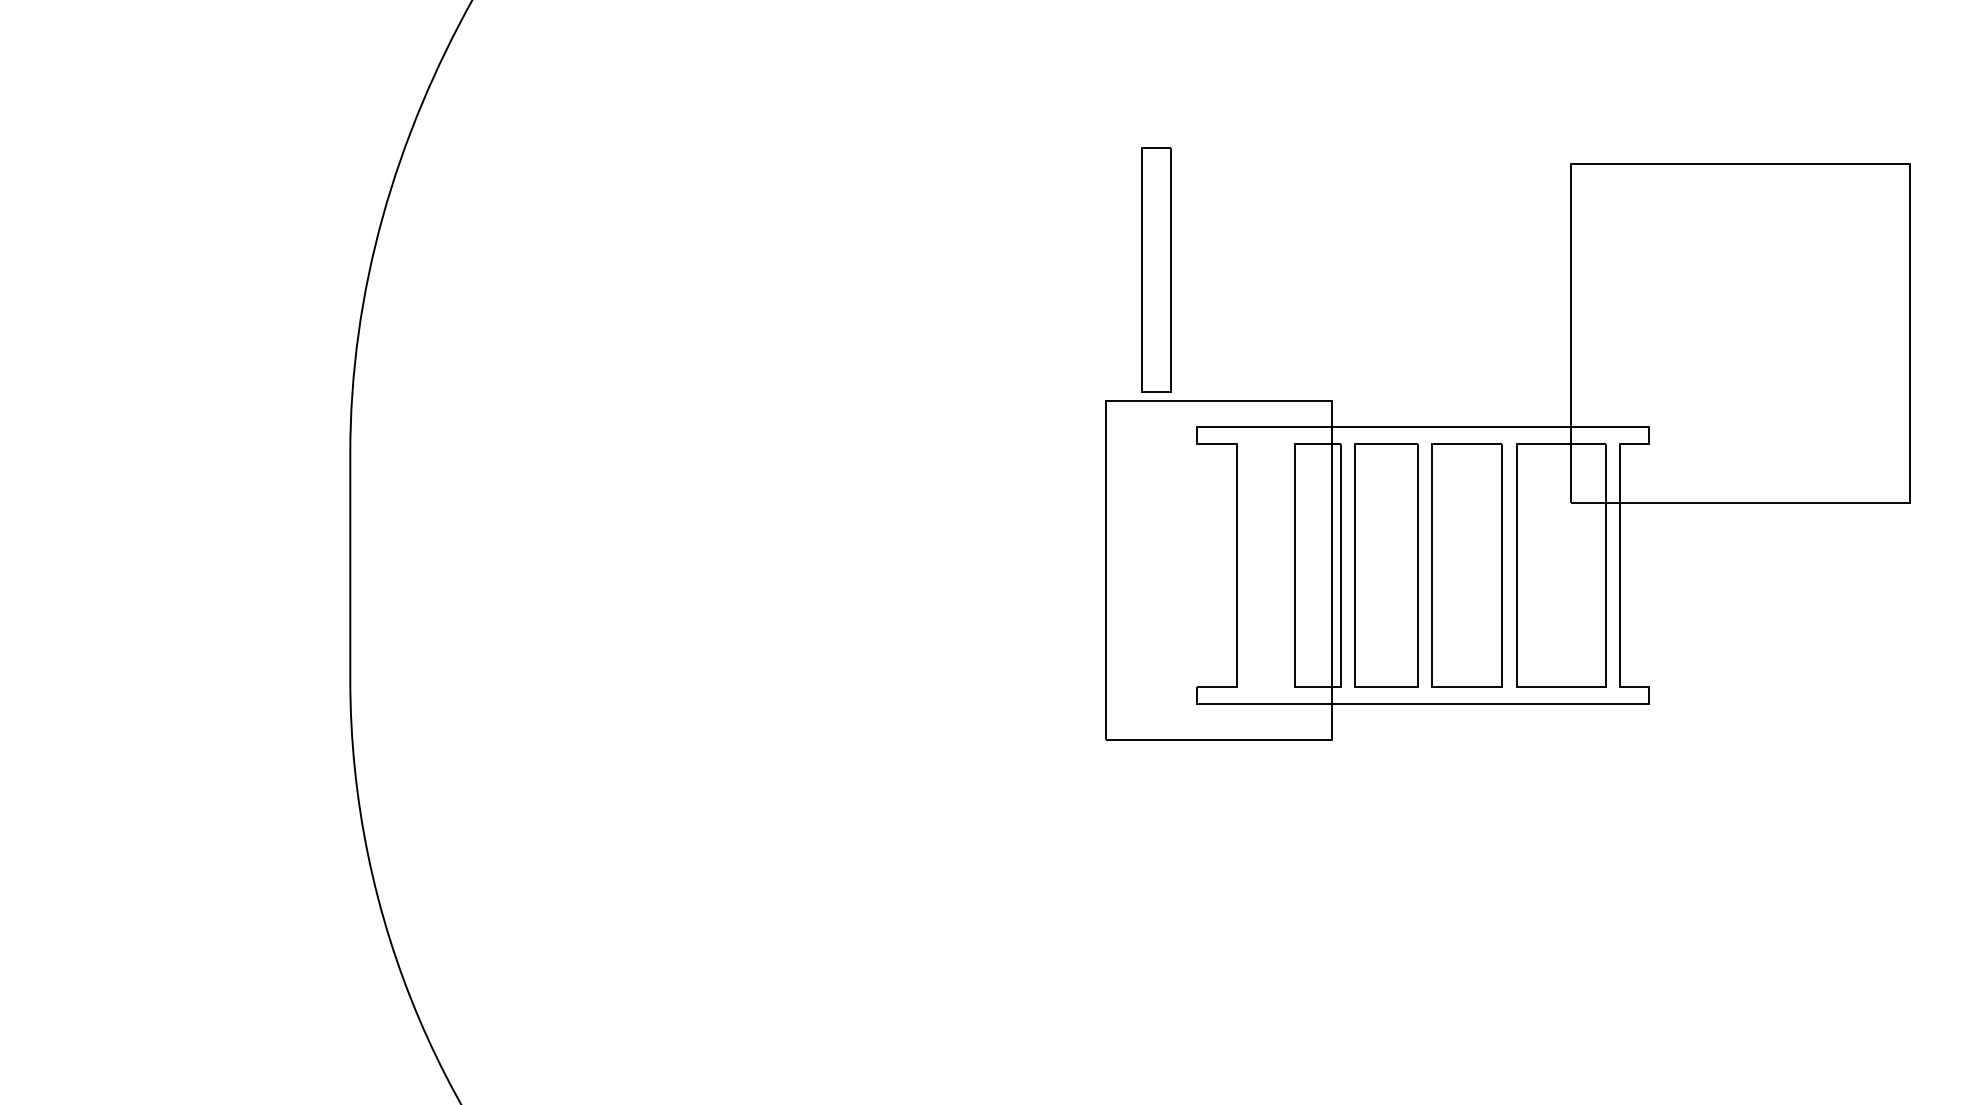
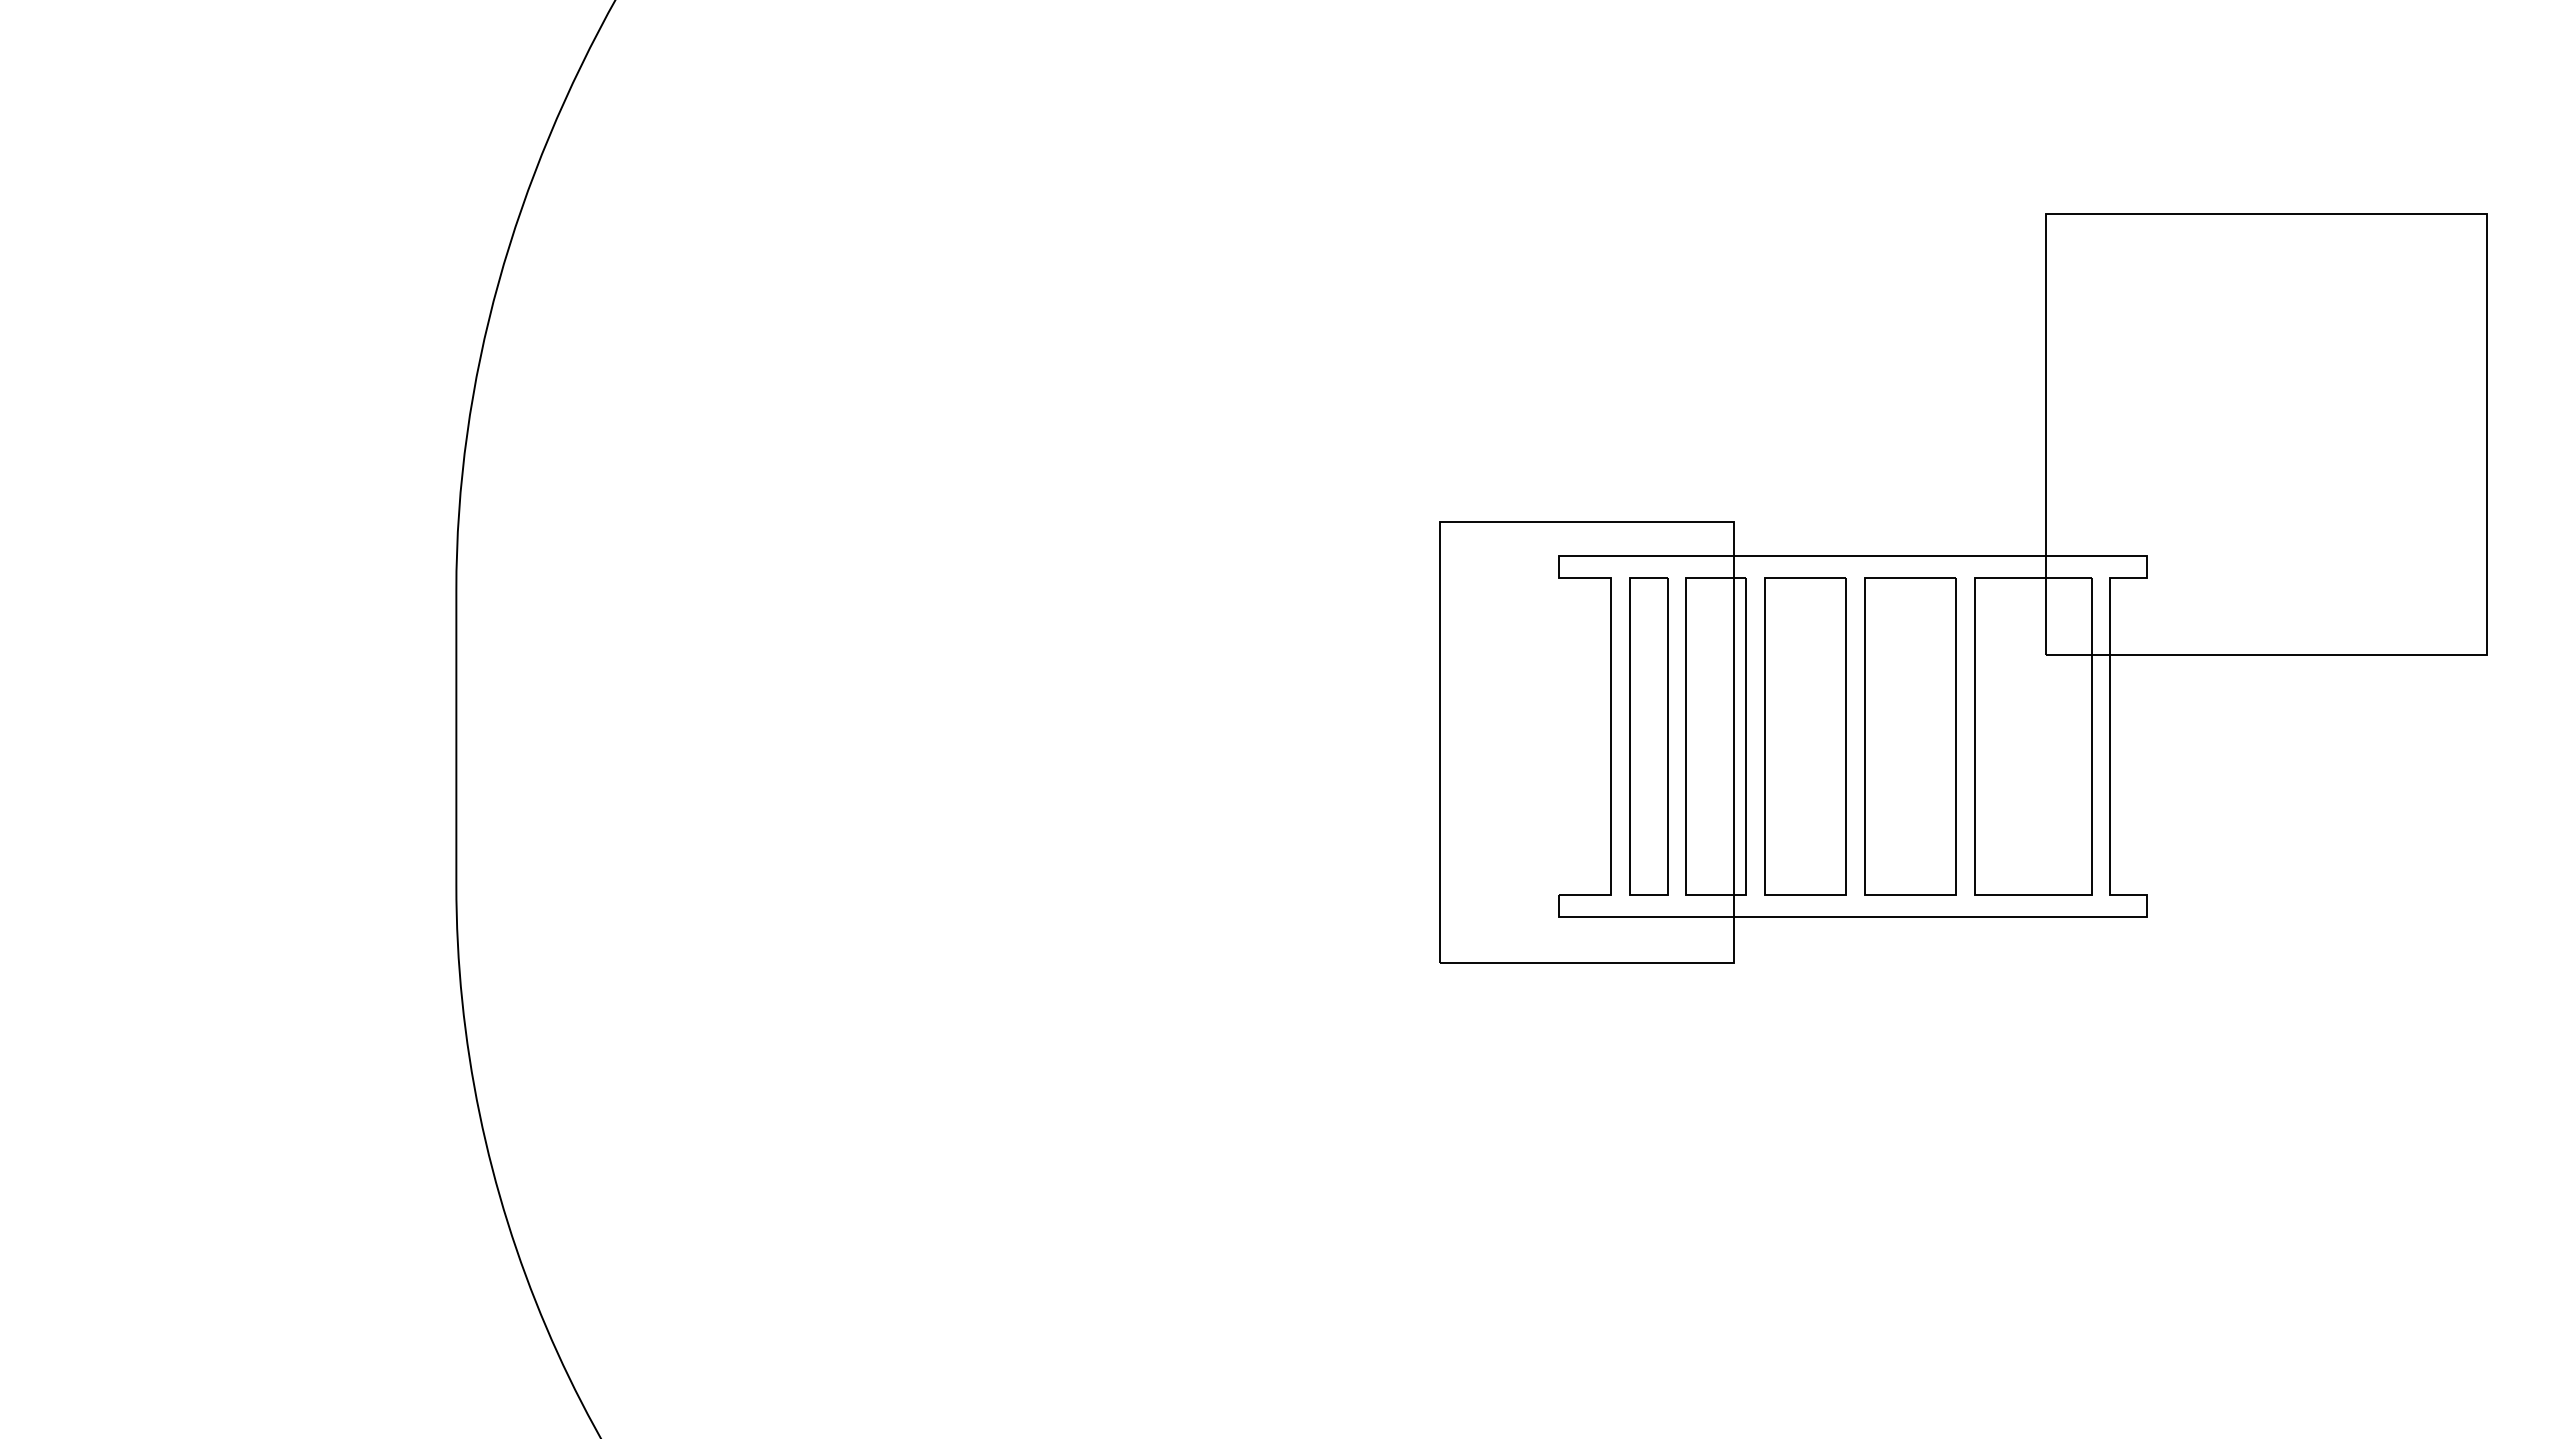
part: (1156, 269) -> (1648, 736), moved

